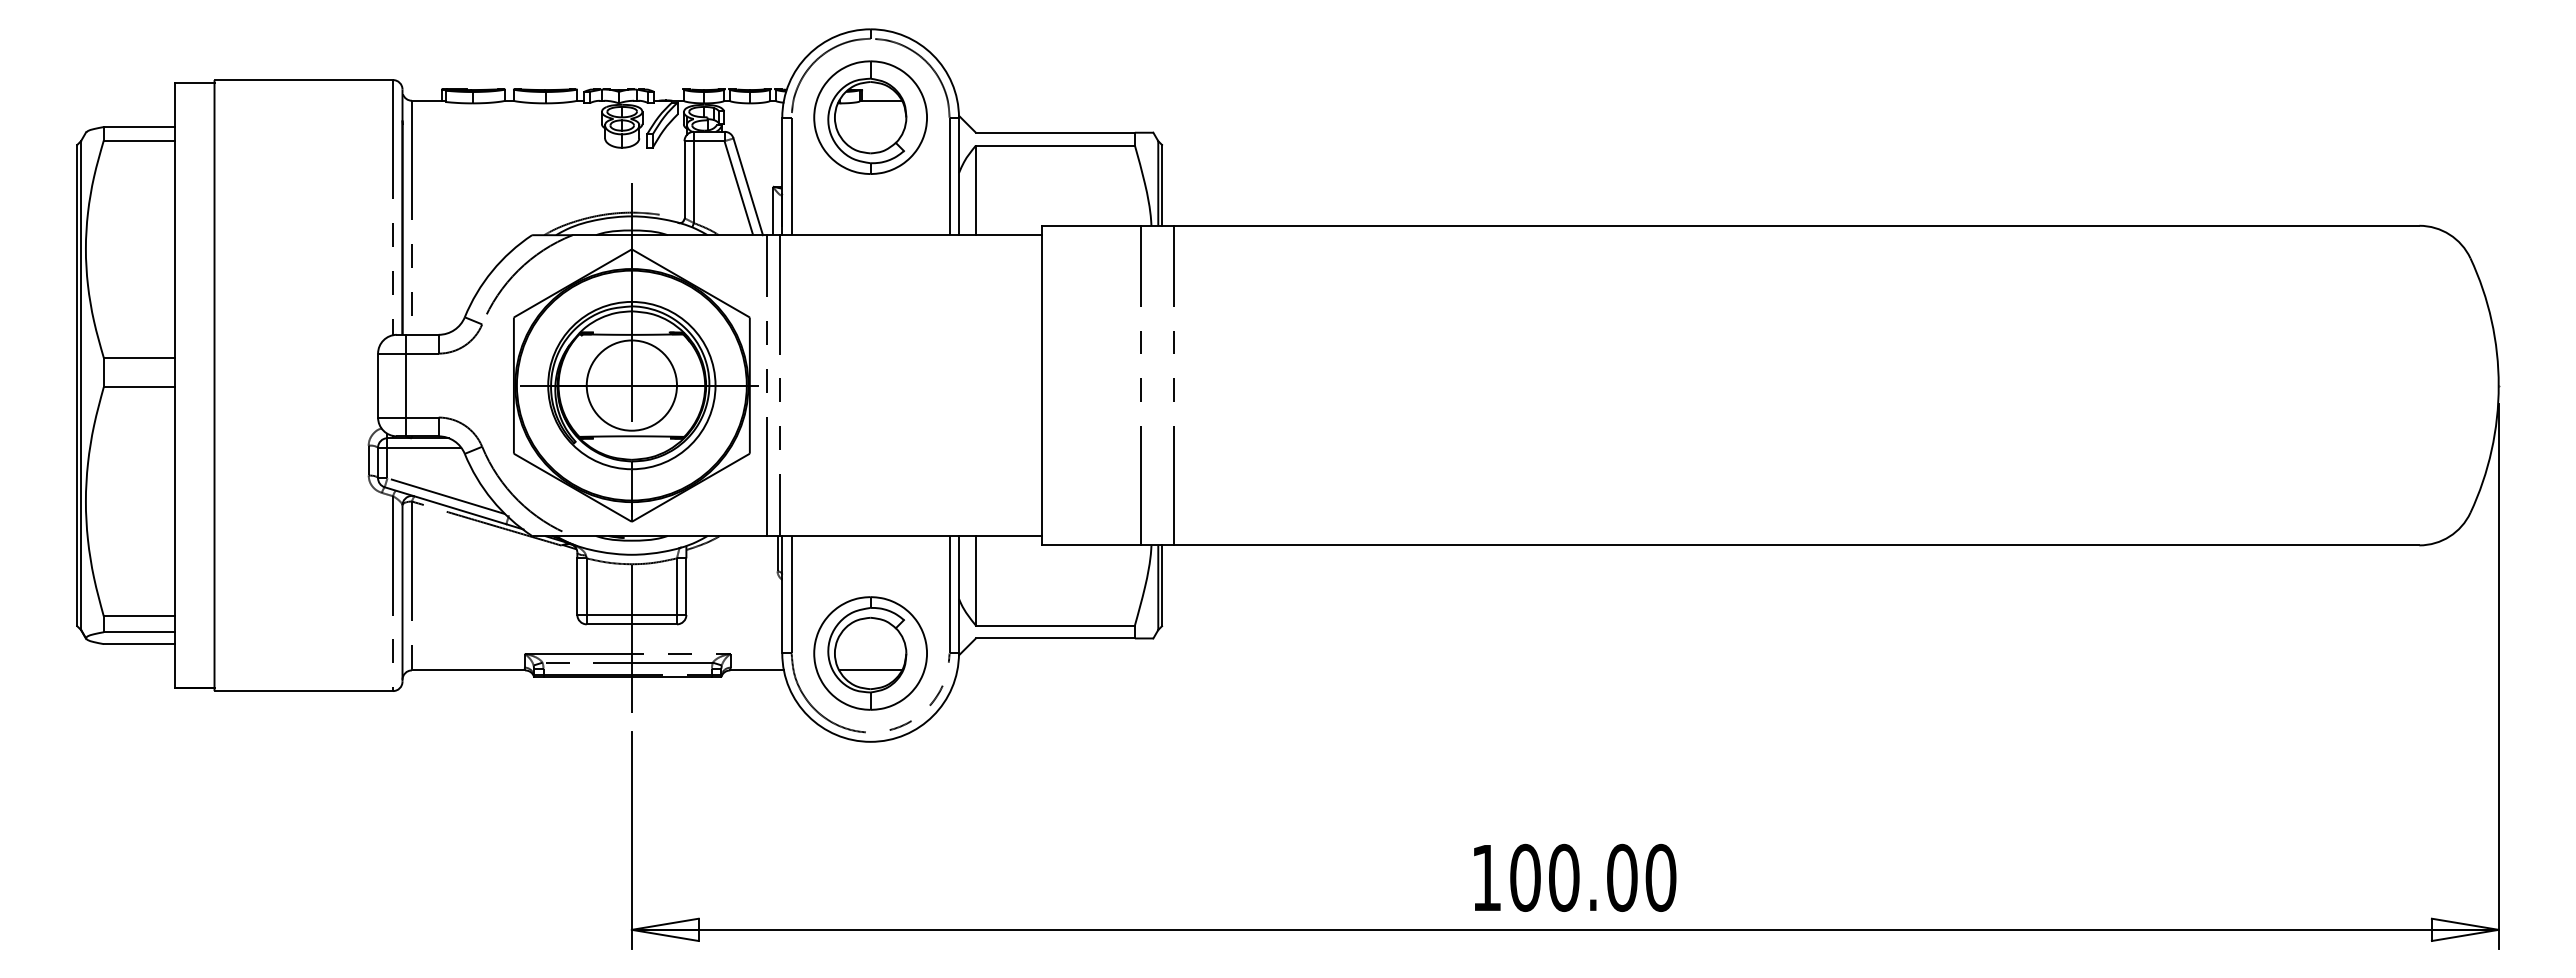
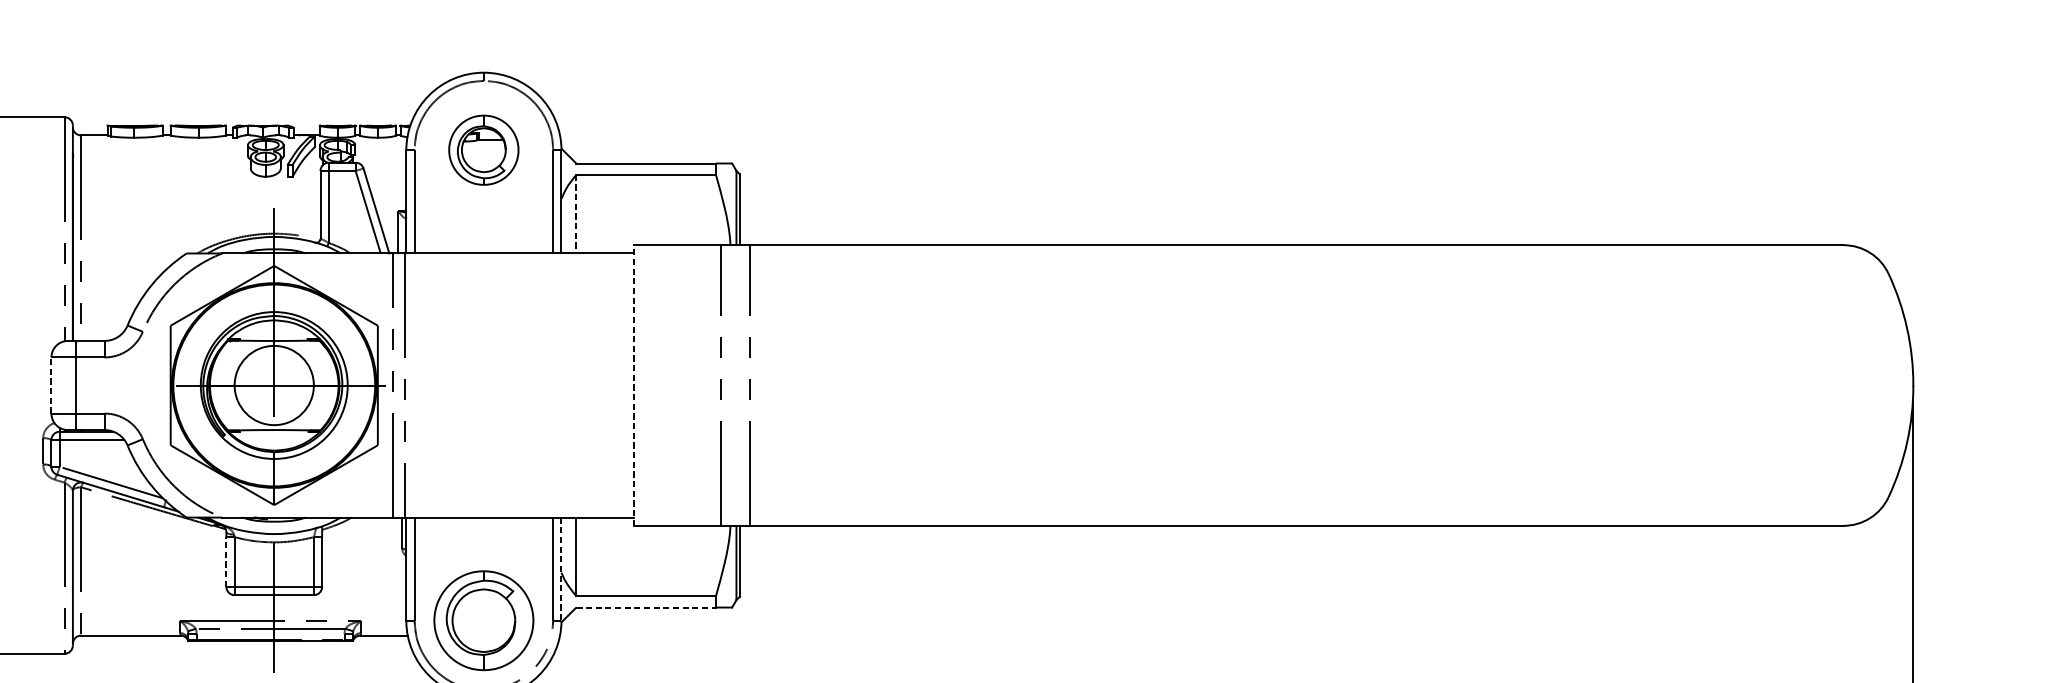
part: (870, 117) -> (483, 150), size x0.7
line: (975, 190) -> (575, 214), solid -> dashed
line: (378, 385) -> (51, 385), solid -> dashed
line: (1041, 385) -> (633, 385), solid -> dashed
line: (577, 586) -> (226, 561), solid -> dashed
line: (959, 594) -> (561, 568), solid -> dashed
line: (1055, 638) -> (646, 607), solid -> dashed
line: (870, 670) -> (483, 635), removed

